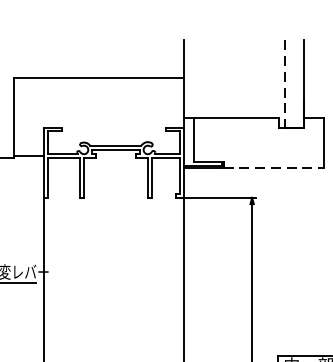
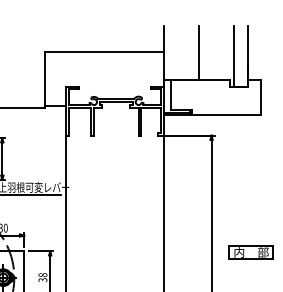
line: (233, 79) -> (198, 52), added
line: (284, 84) -> (234, 56), dashed -> solid
line: (273, 167) -> (226, 114), dashed -> solid

